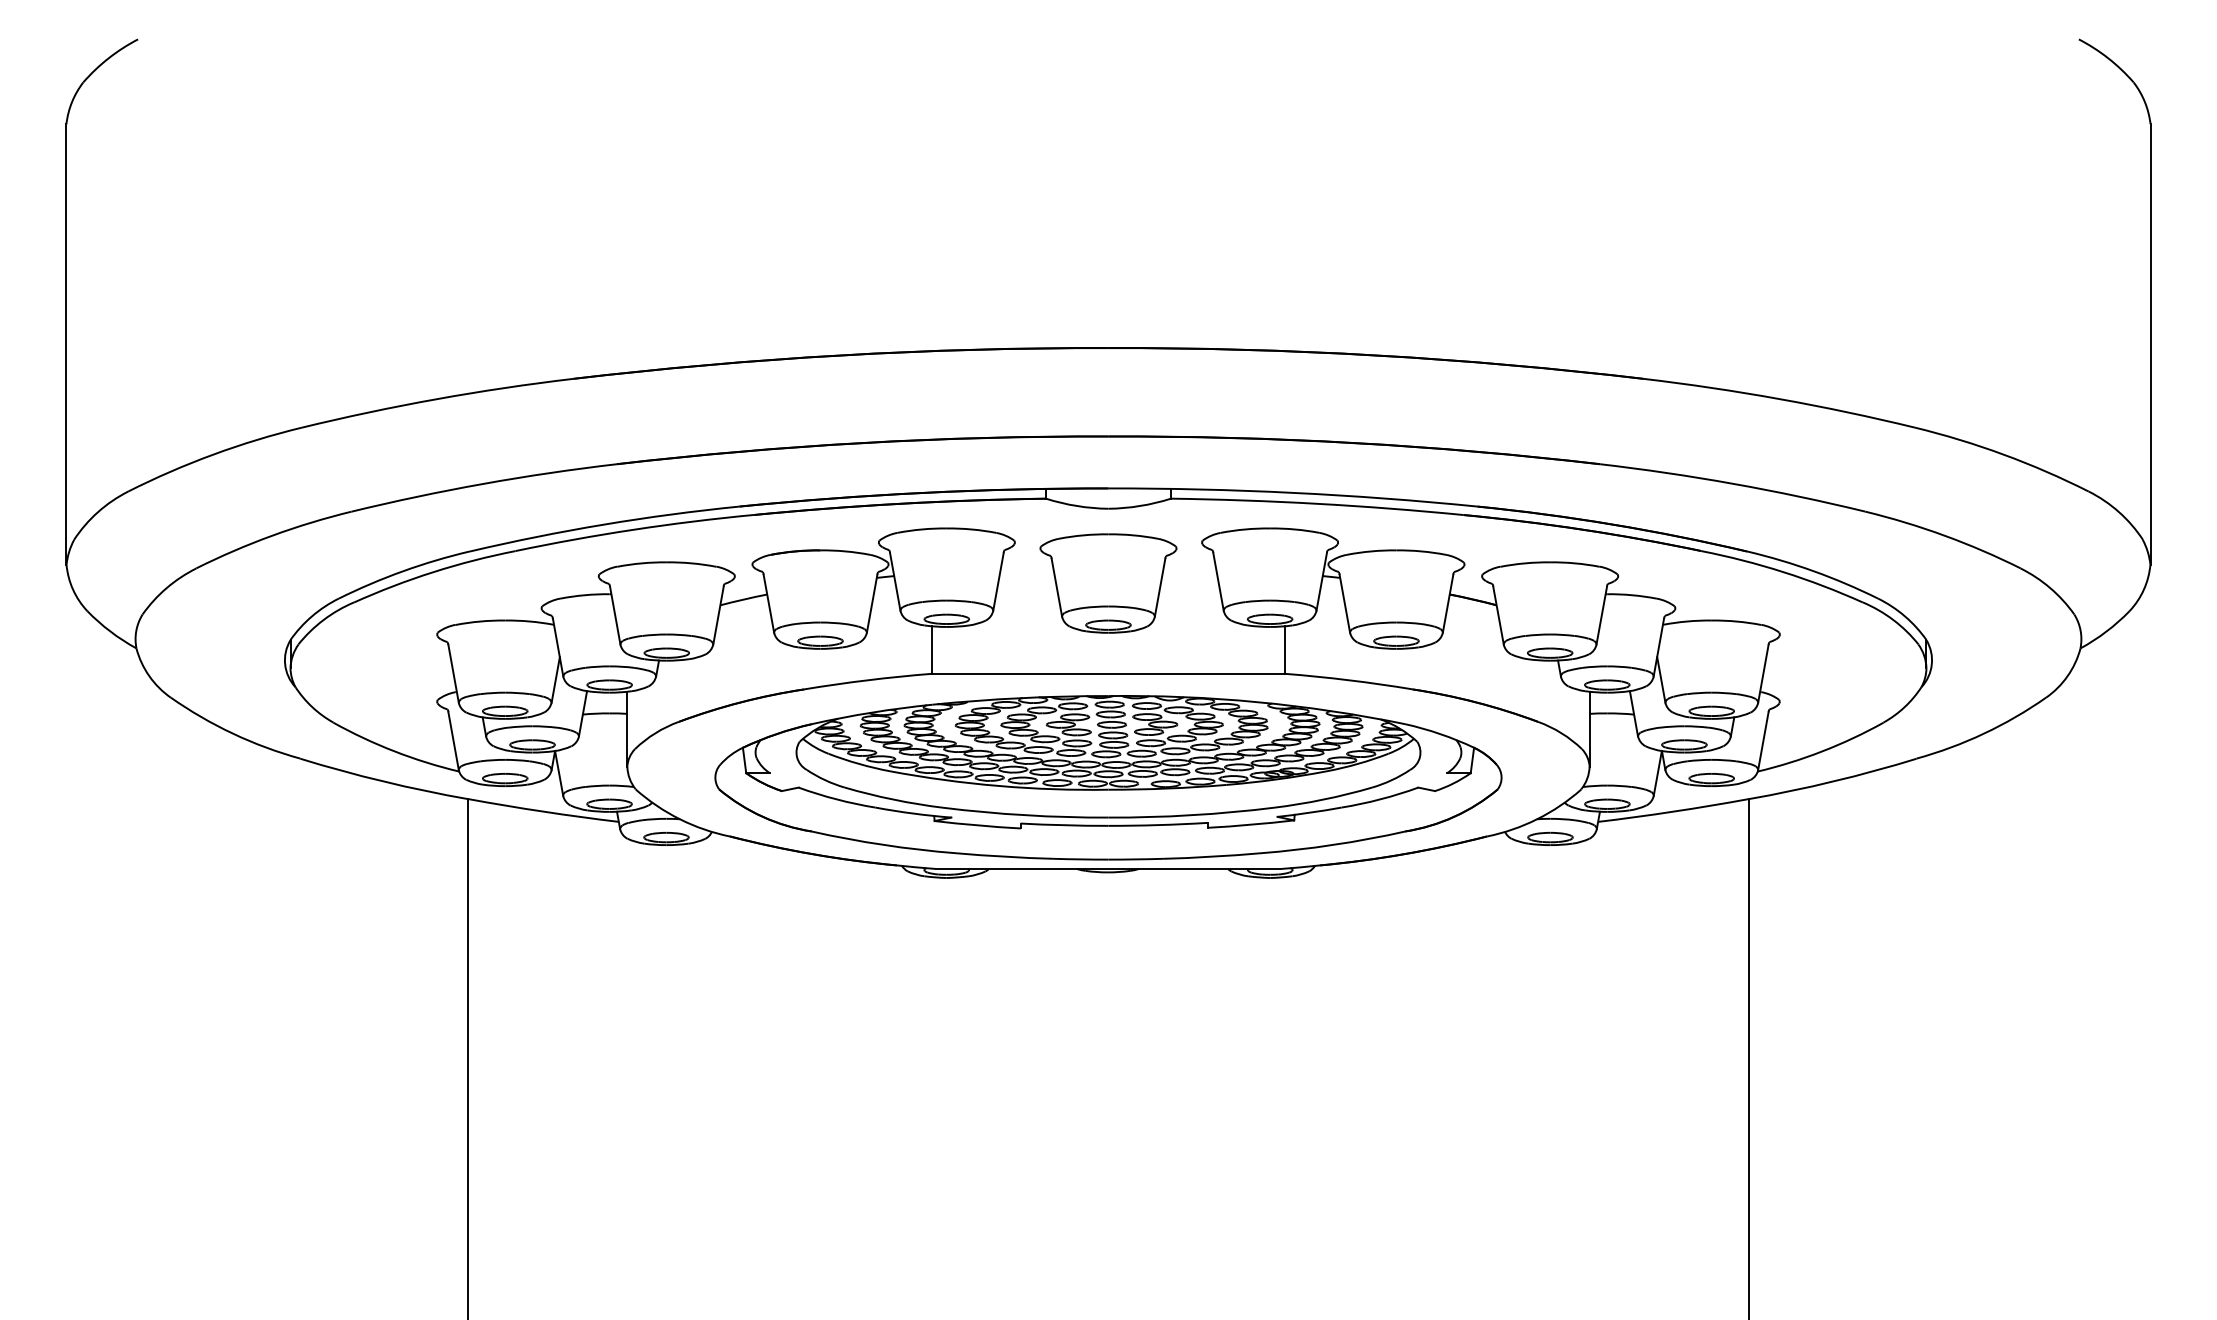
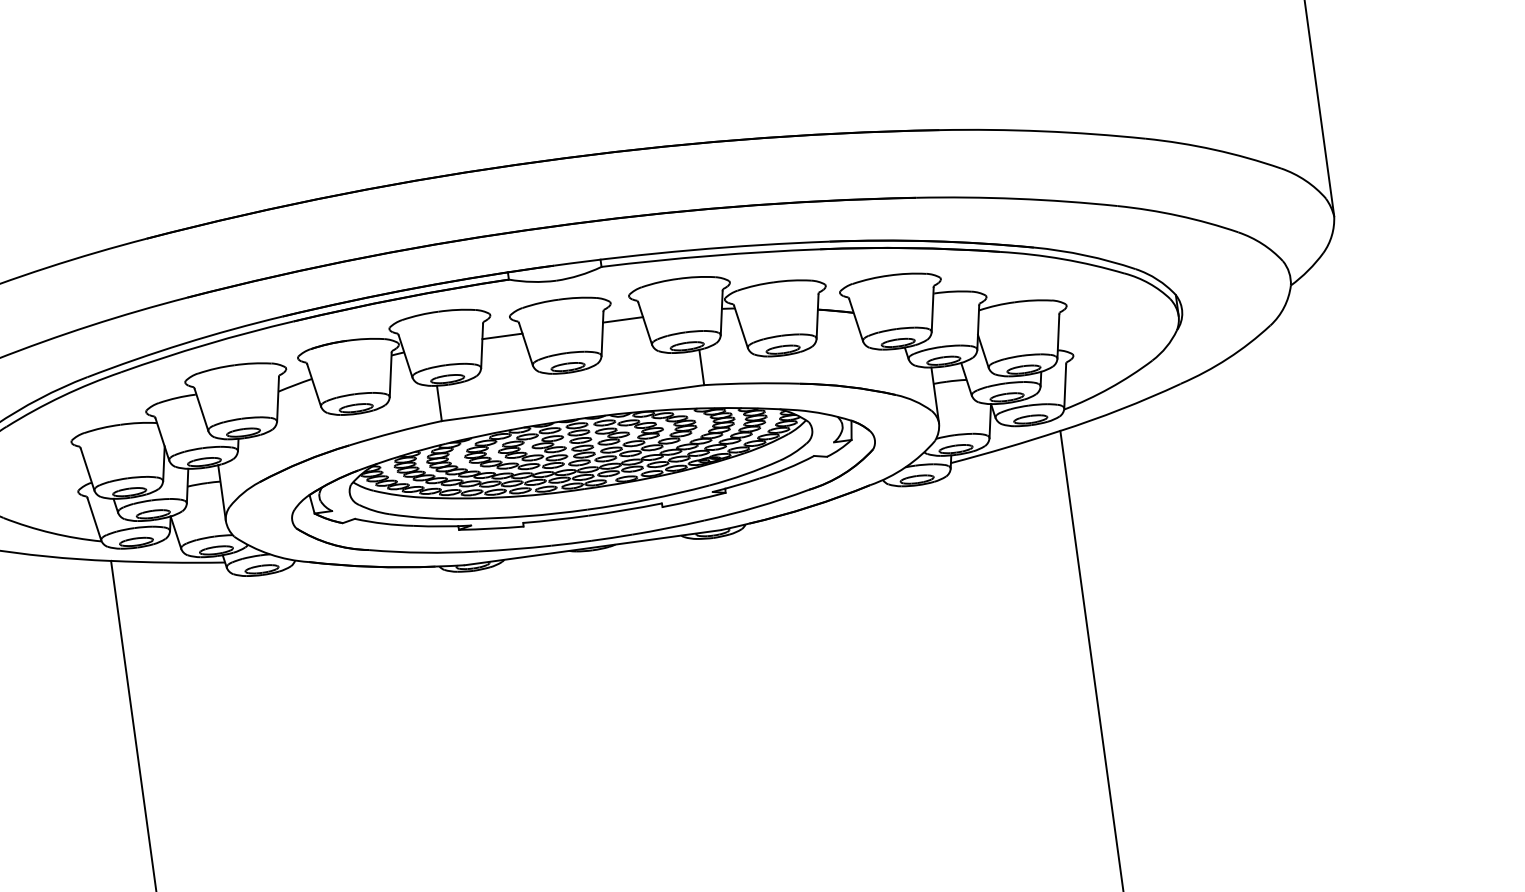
line: (1027, 572) -> (502, 336), added
line: (1189, 572) -> (622, 319), added

